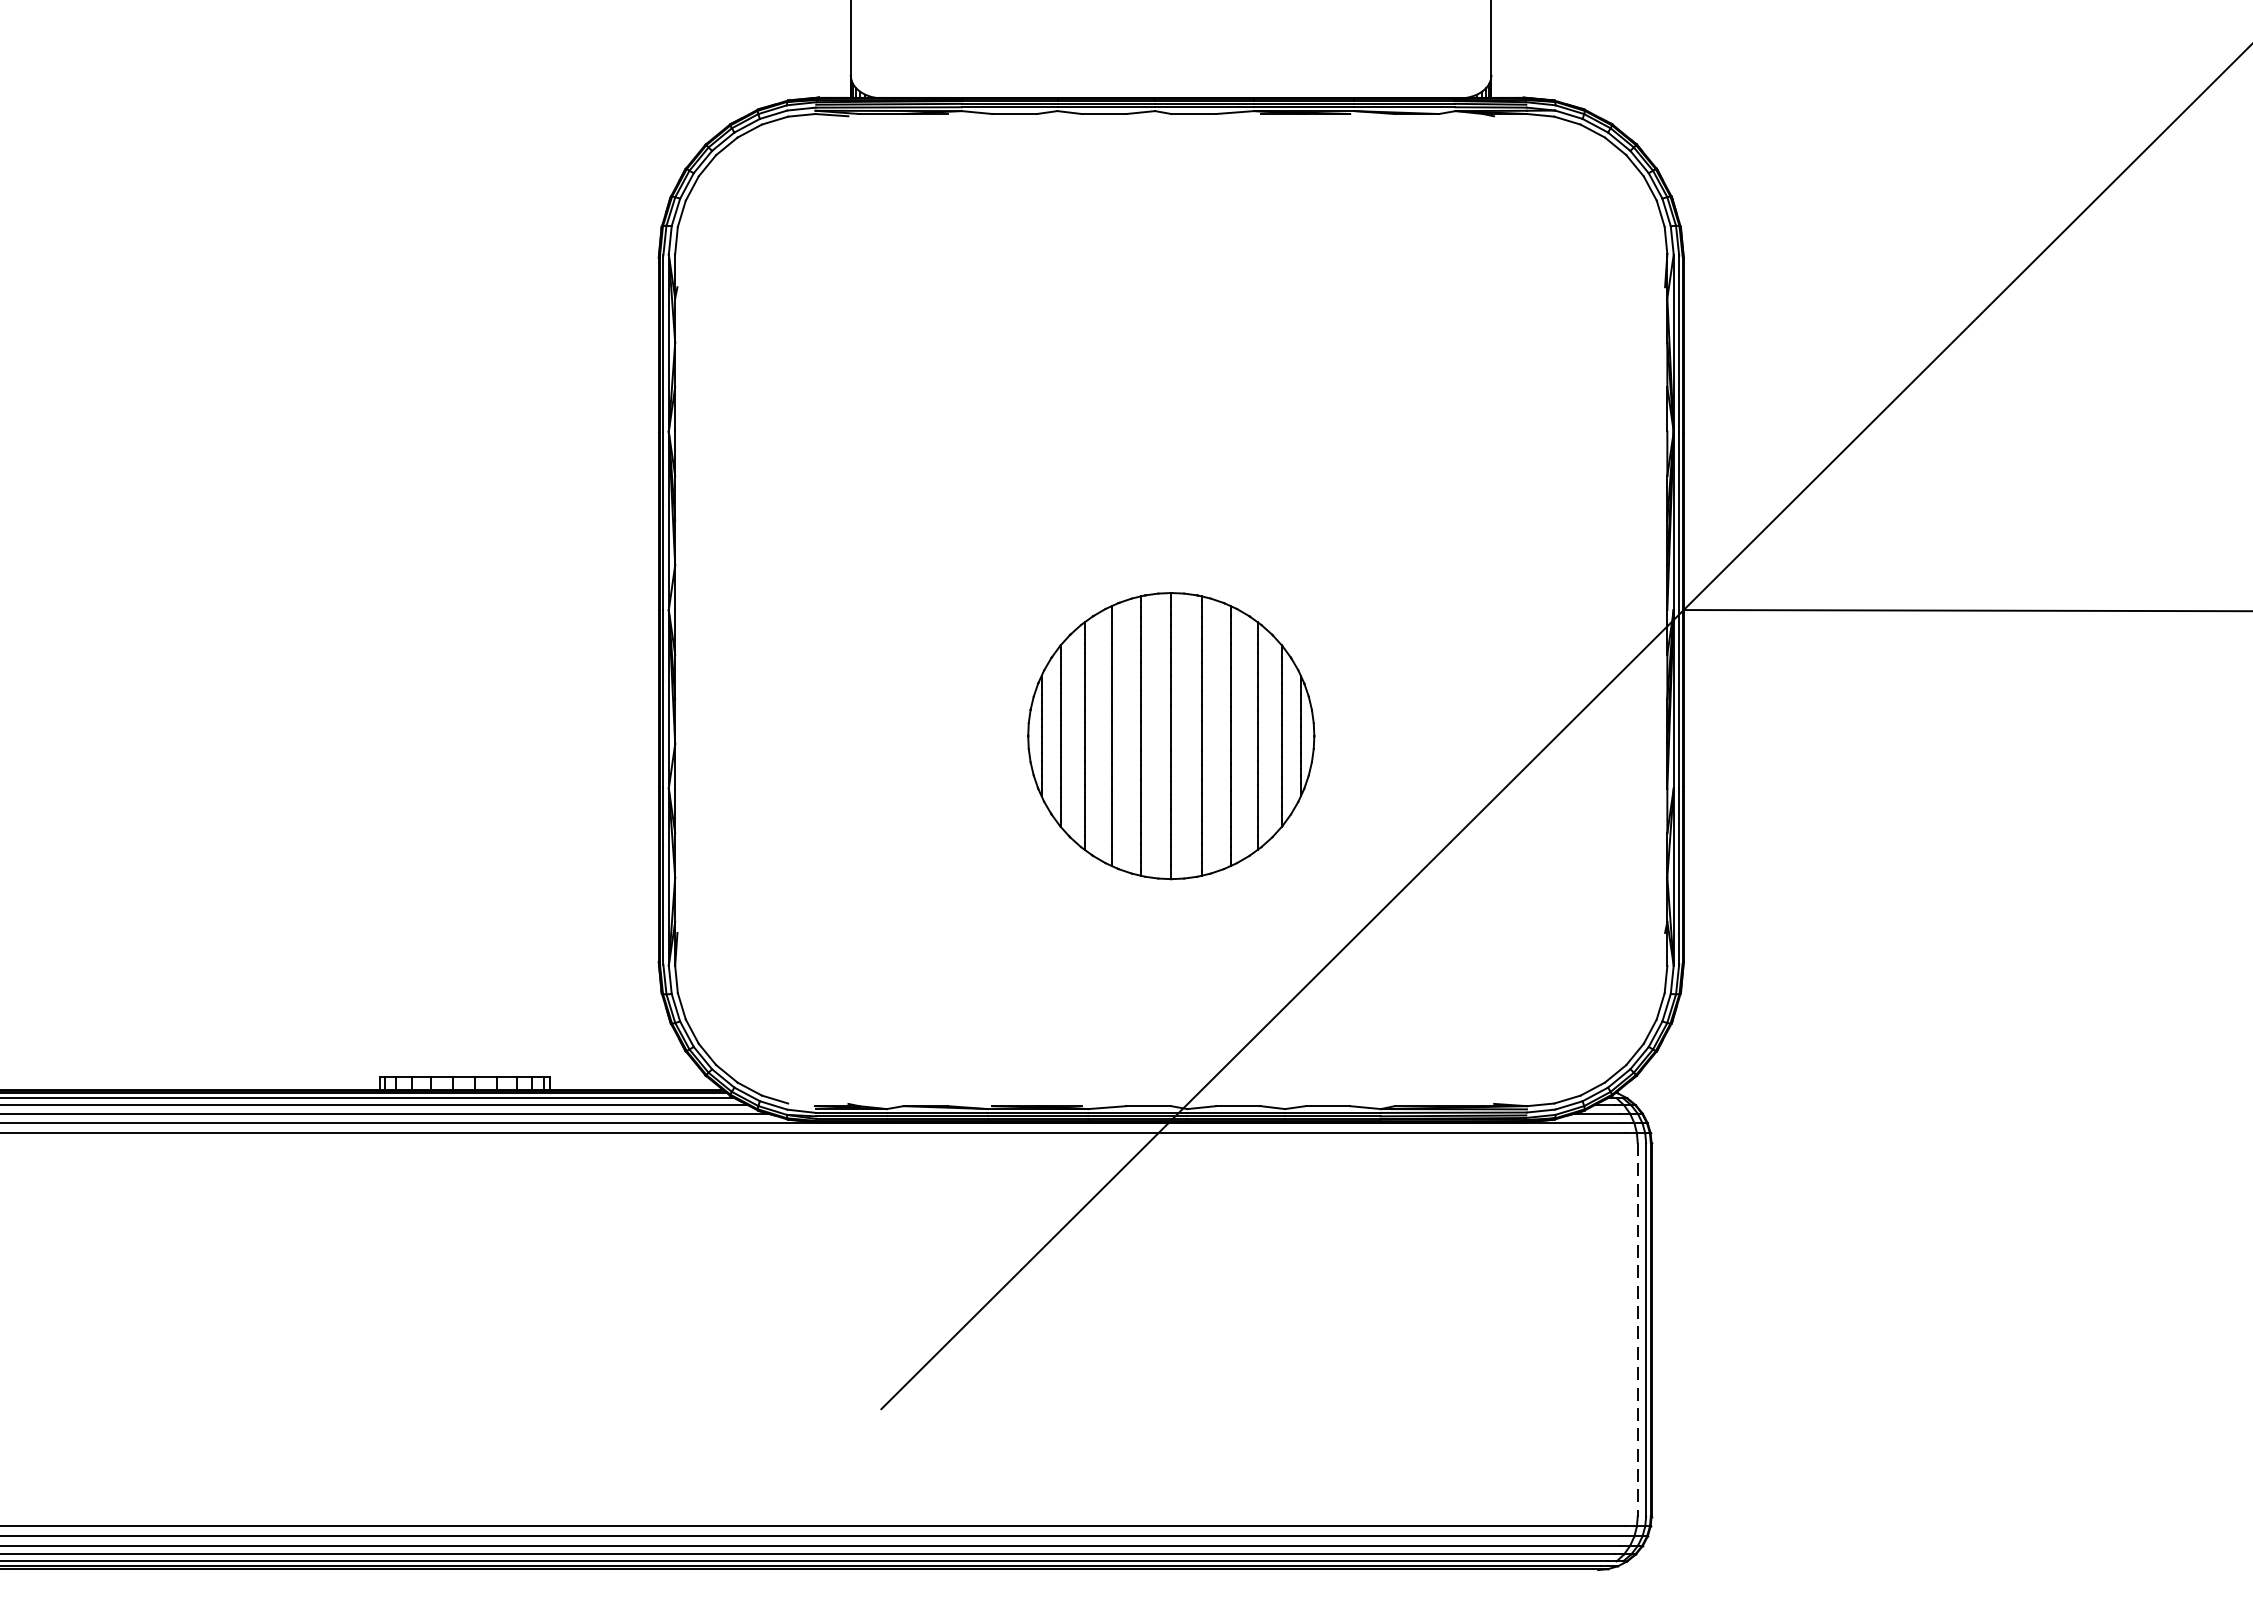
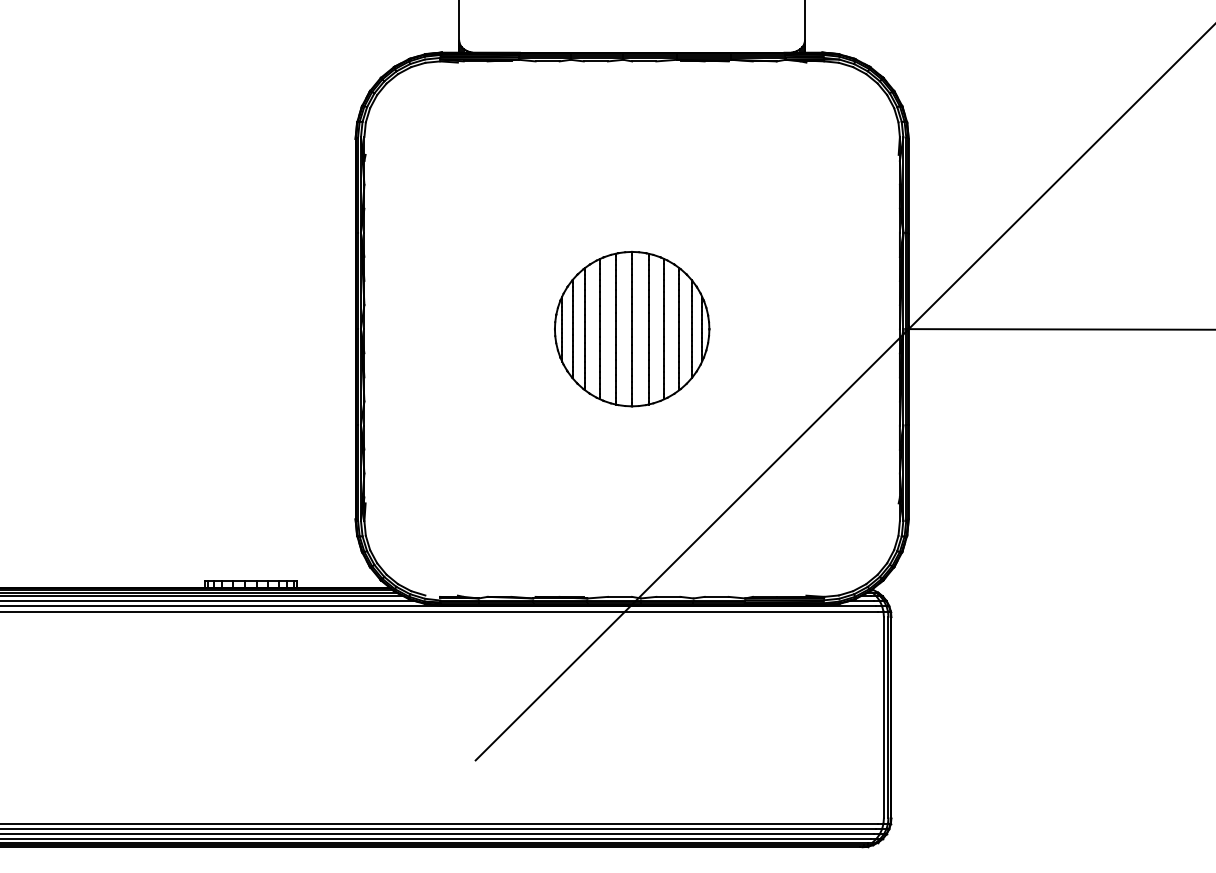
part: (1171, 734) -> (632, 328), moved
line: (1636, 1329) -> (883, 717), dashed -> solid

